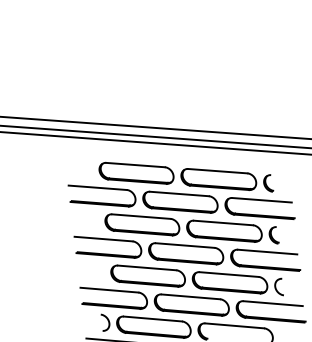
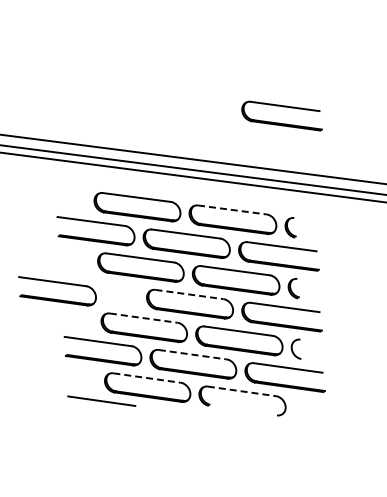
part: (253, 94) -> (279, 122), added
line: (217, 170) -> (232, 209), solid -> dashed
line: (185, 245) -> (189, 294), solid -> dashed
part: (105, 253) -> (54, 298), moved
line: (147, 268) -> (144, 318), solid -> dashed
line: (191, 296) -> (193, 354), solid -> dashed
line: (153, 319) -> (147, 378), solid -> dashed
curve: (107, 321) -> (94, 378), removed
line: (235, 325) -> (242, 391), solid -> dashed

